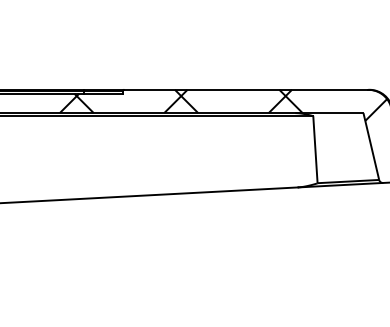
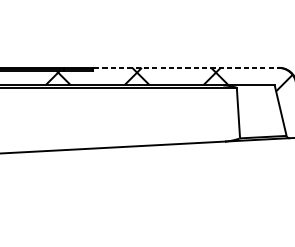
line: (246, 89) -> (186, 67), solid -> dashed

